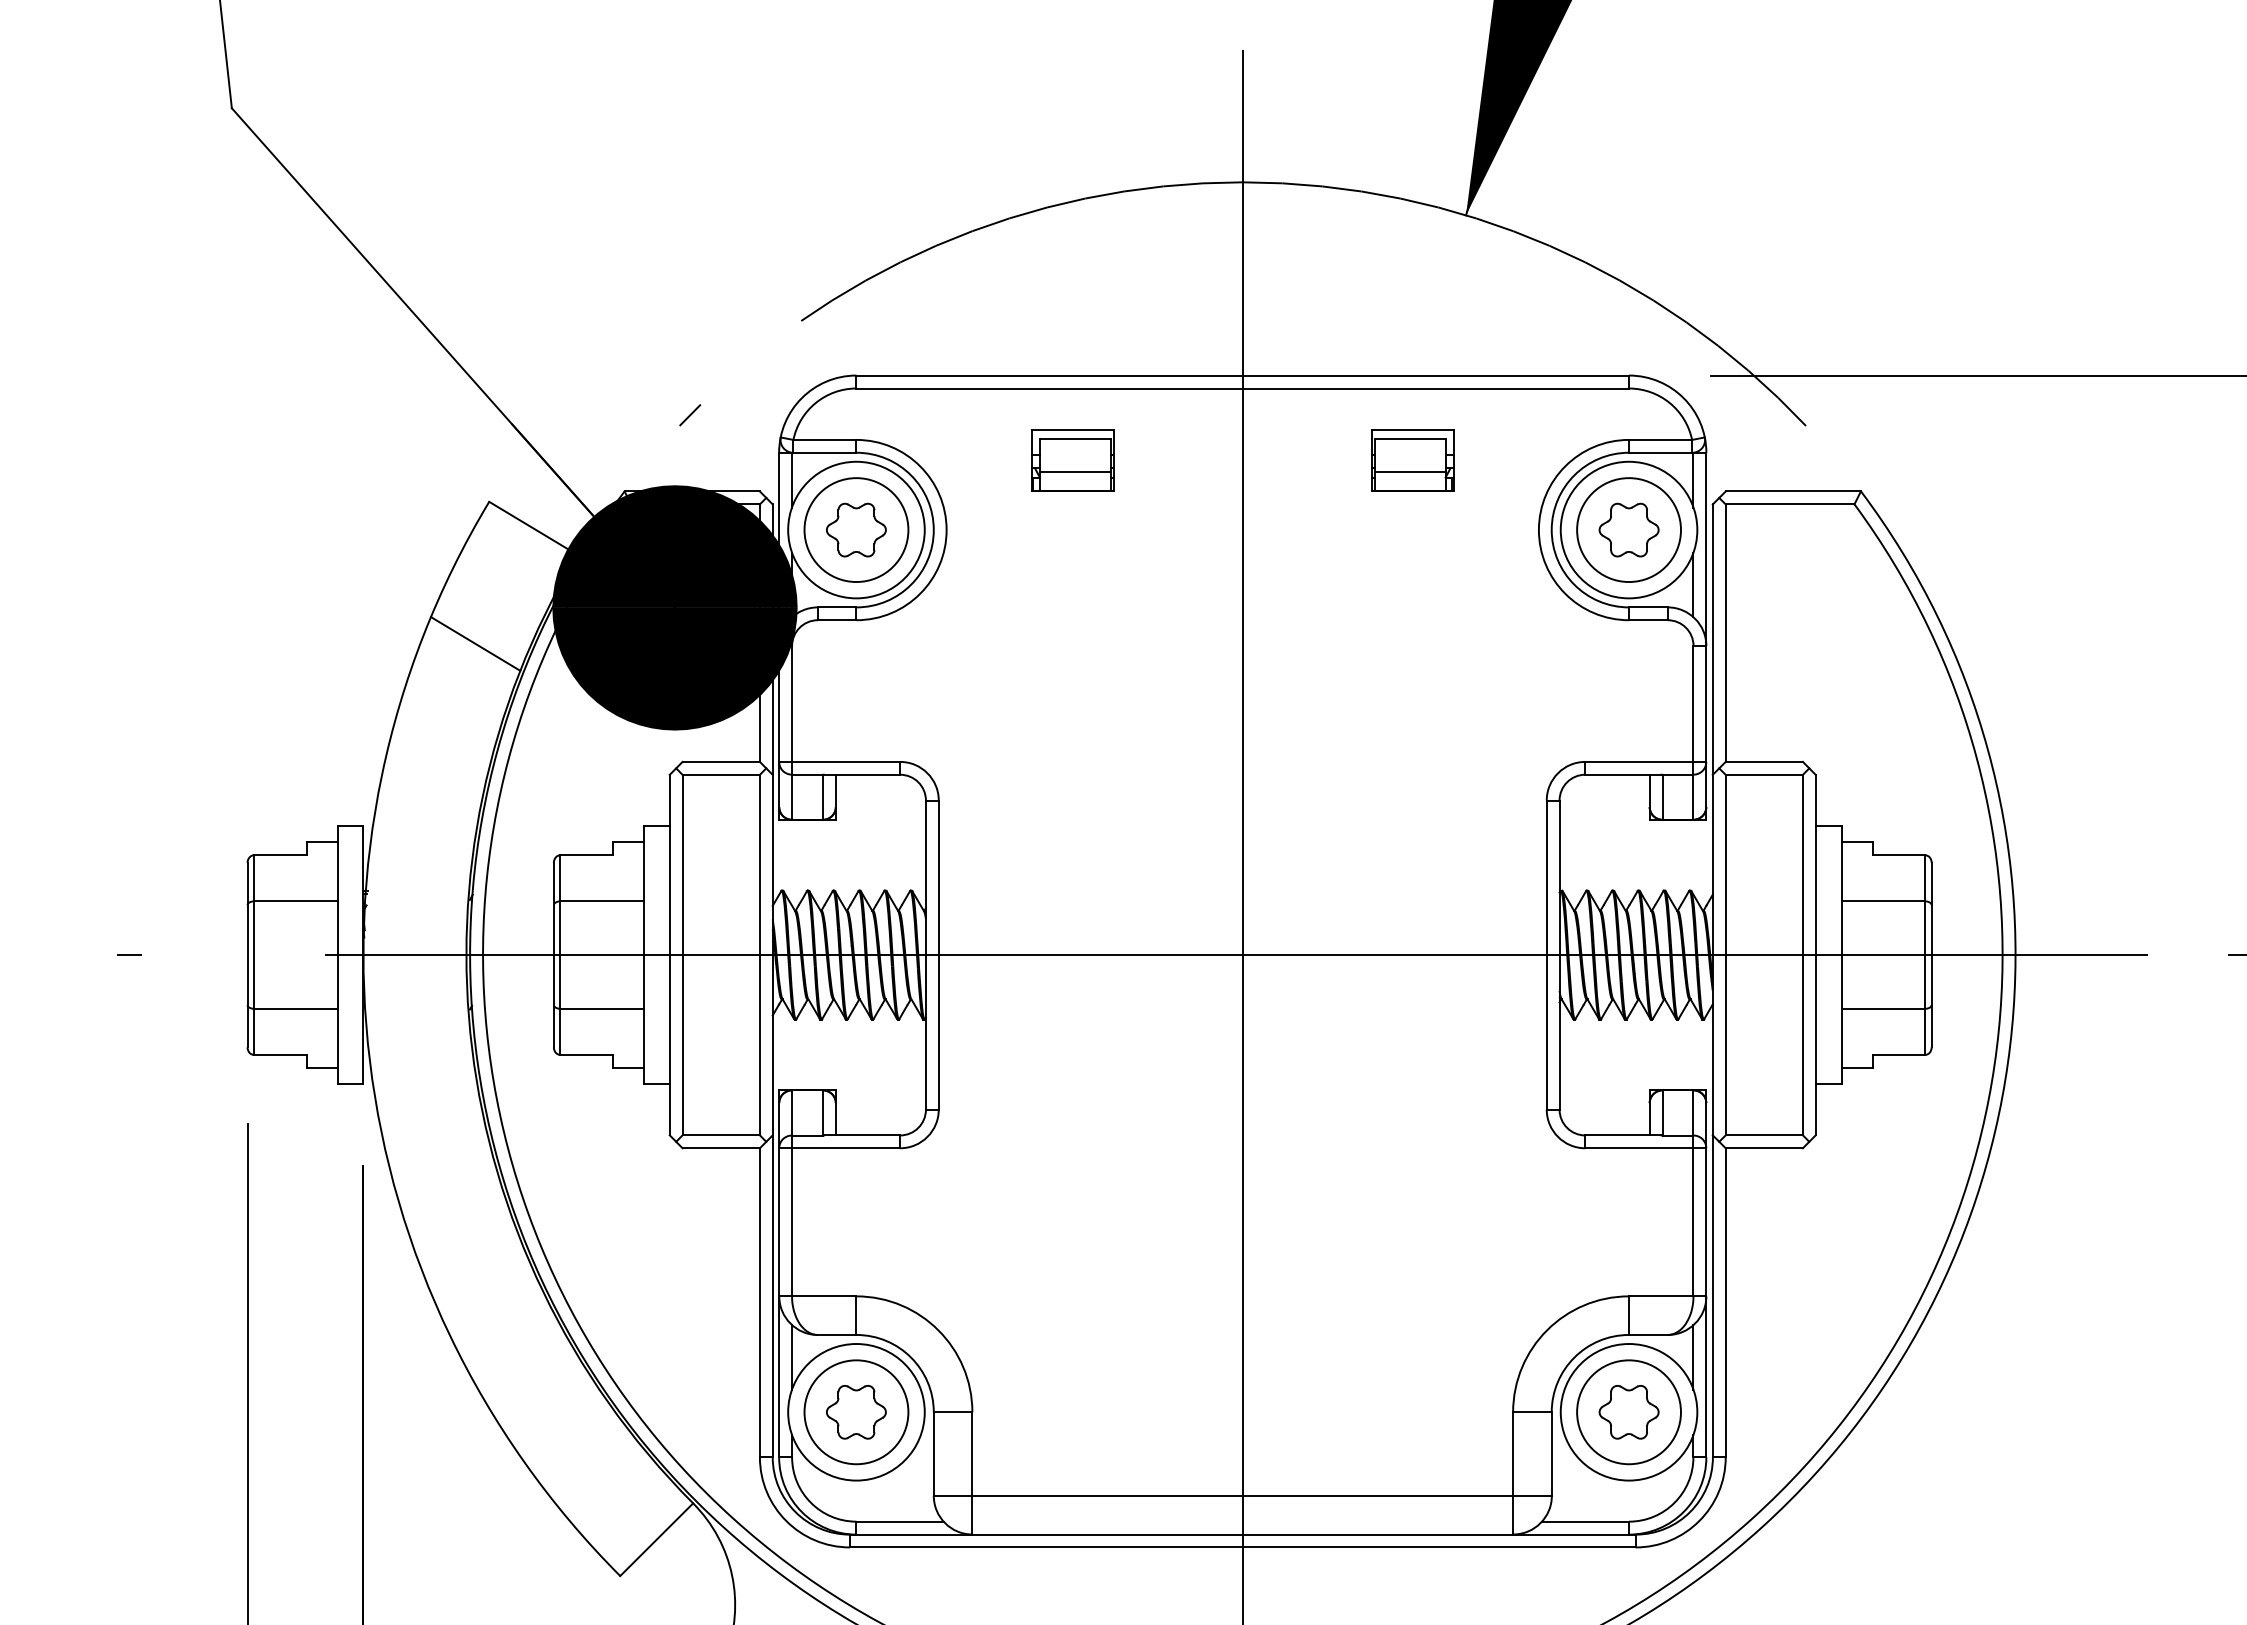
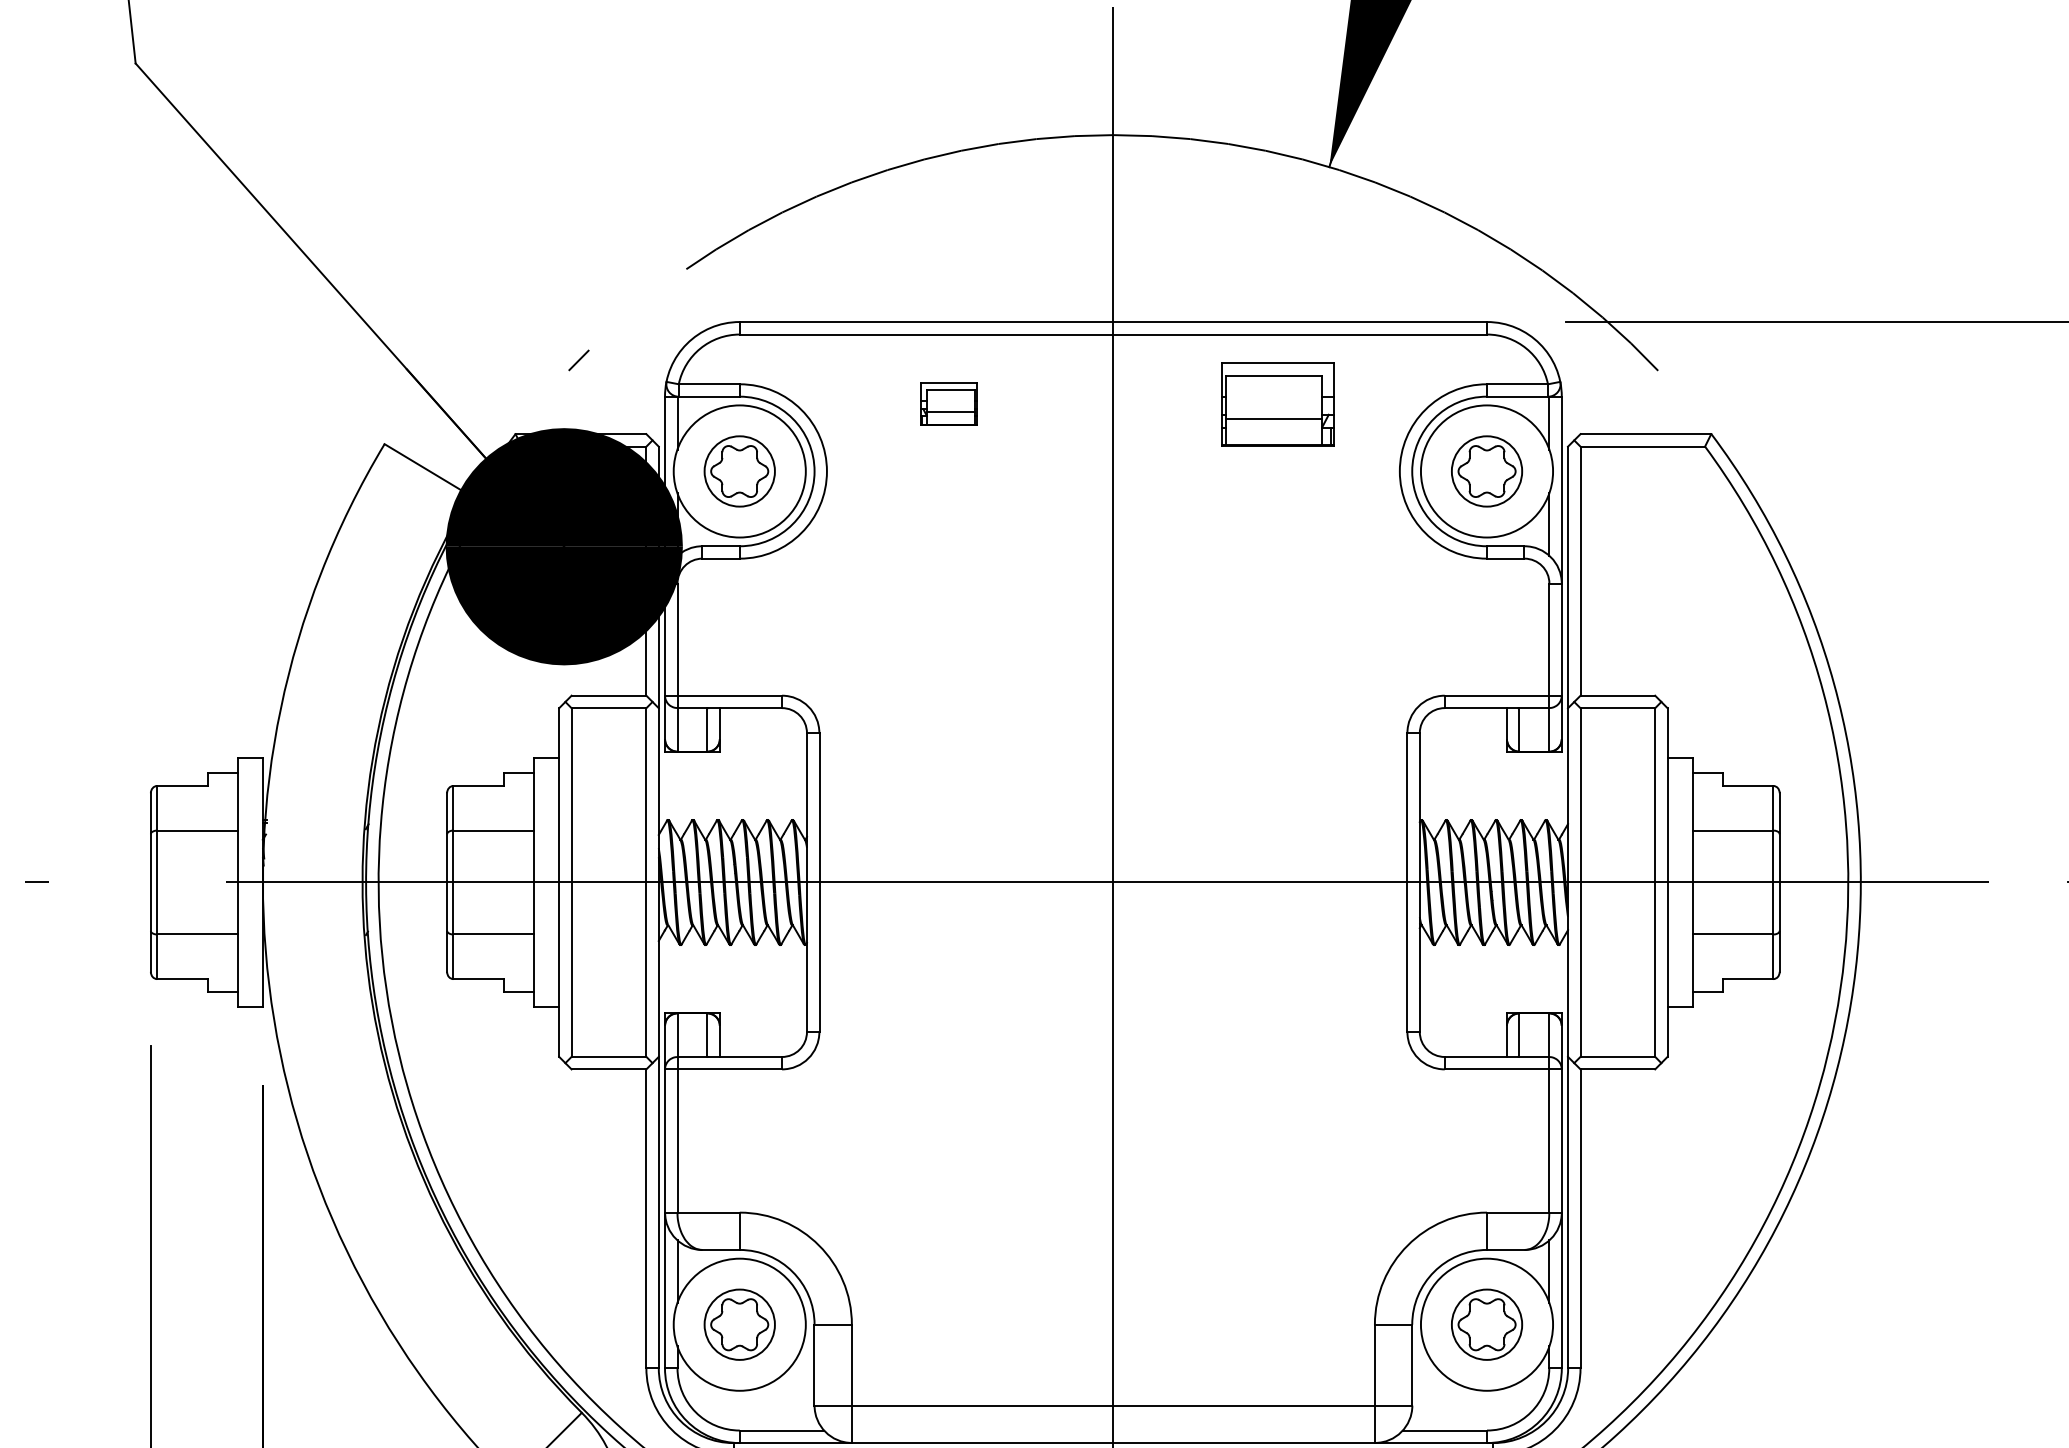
part: (1072, 460) -> (948, 404), size x0.7
part: (1412, 460) -> (1277, 404), size x1.4
circle: (856, 530) -> (739, 471), size x0.7
circle: (1628, 530) -> (1486, 471), size x0.7
line: (475, 643) -> (371, 581), removed
circle: (856, 1412) -> (739, 1324), size x0.7
circle: (1628, 1412) -> (1486, 1324), size x0.7

